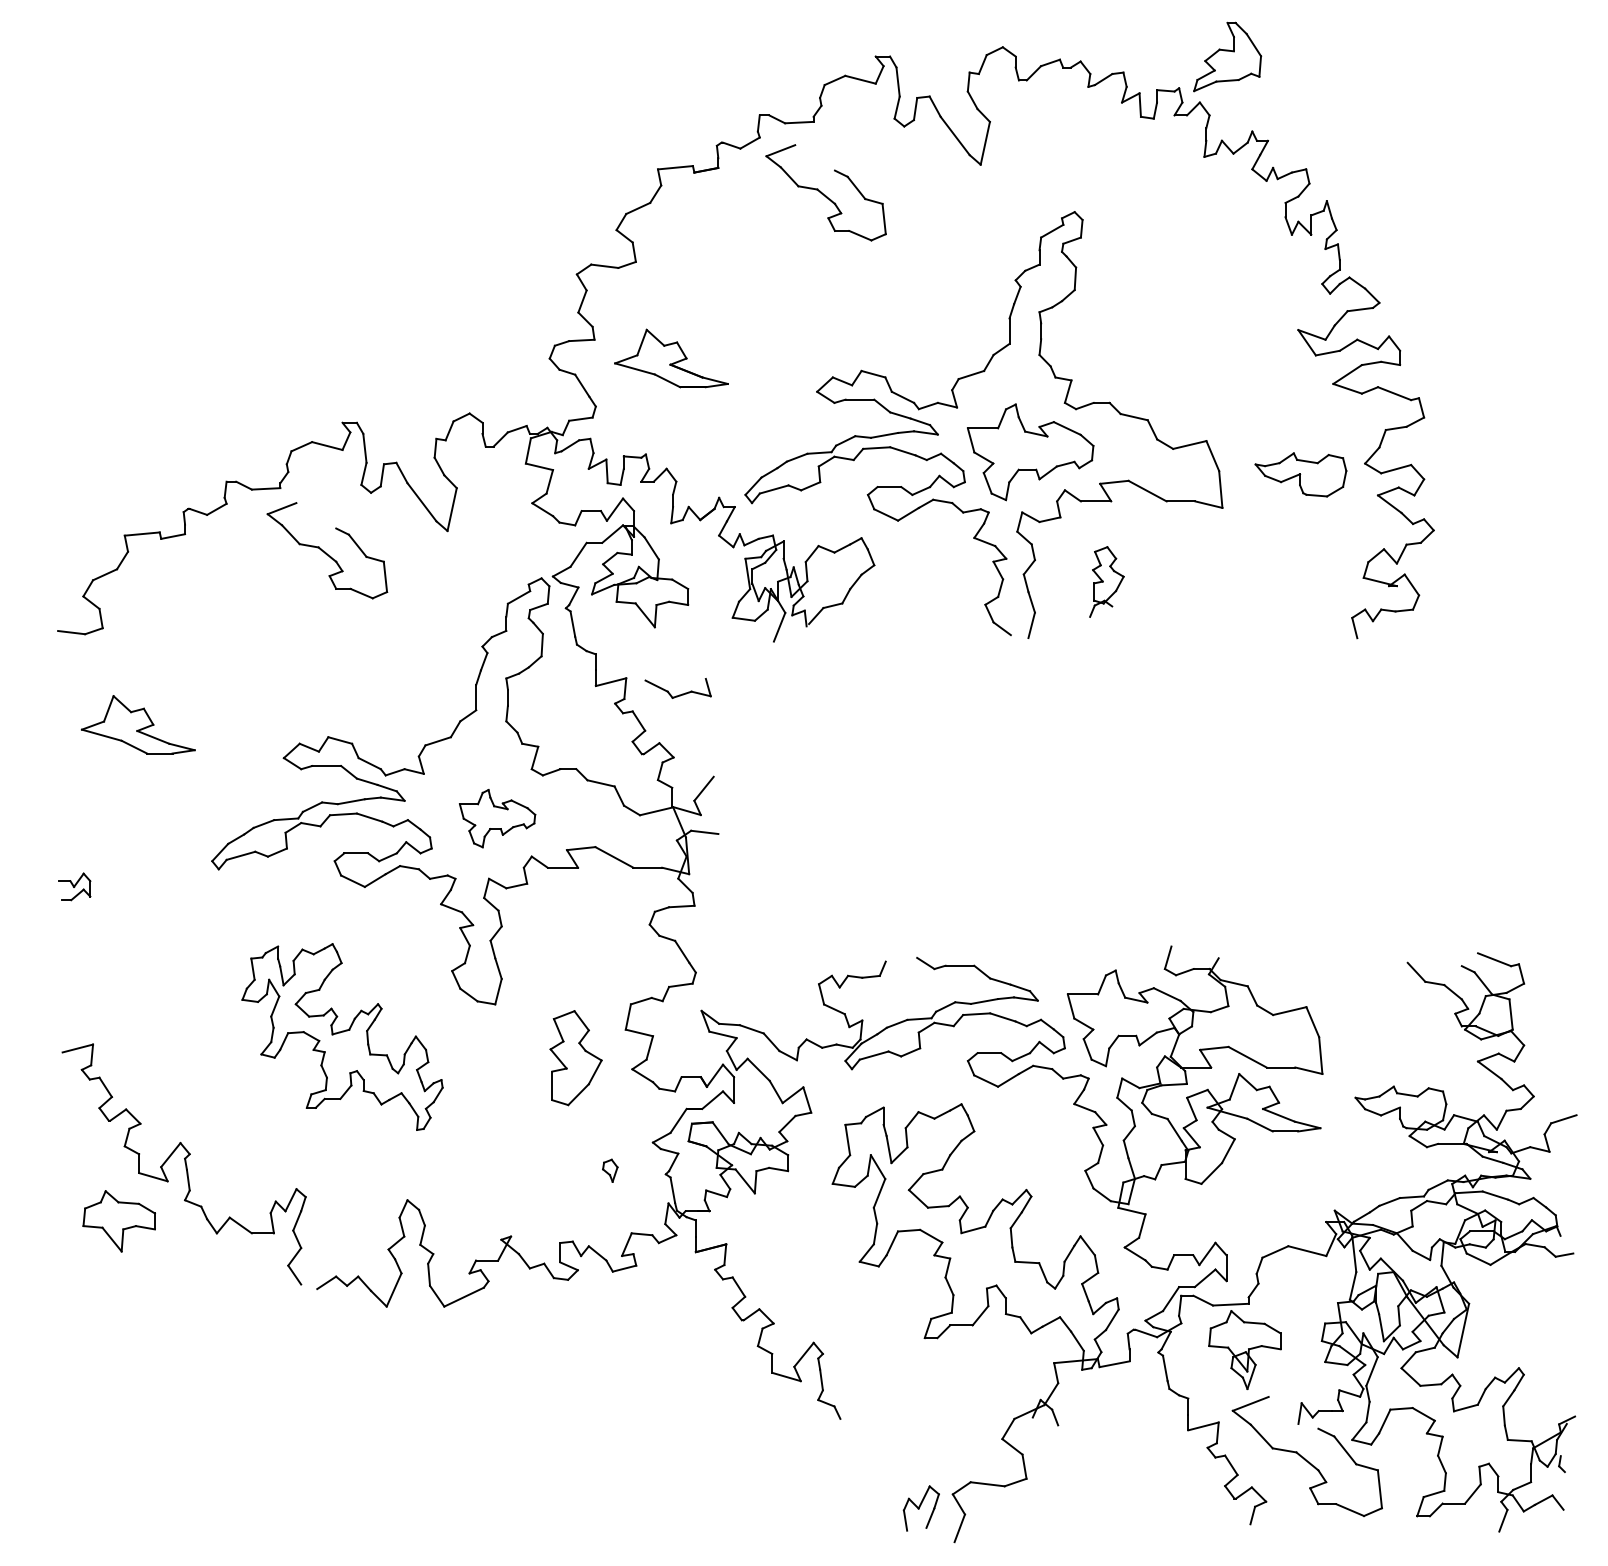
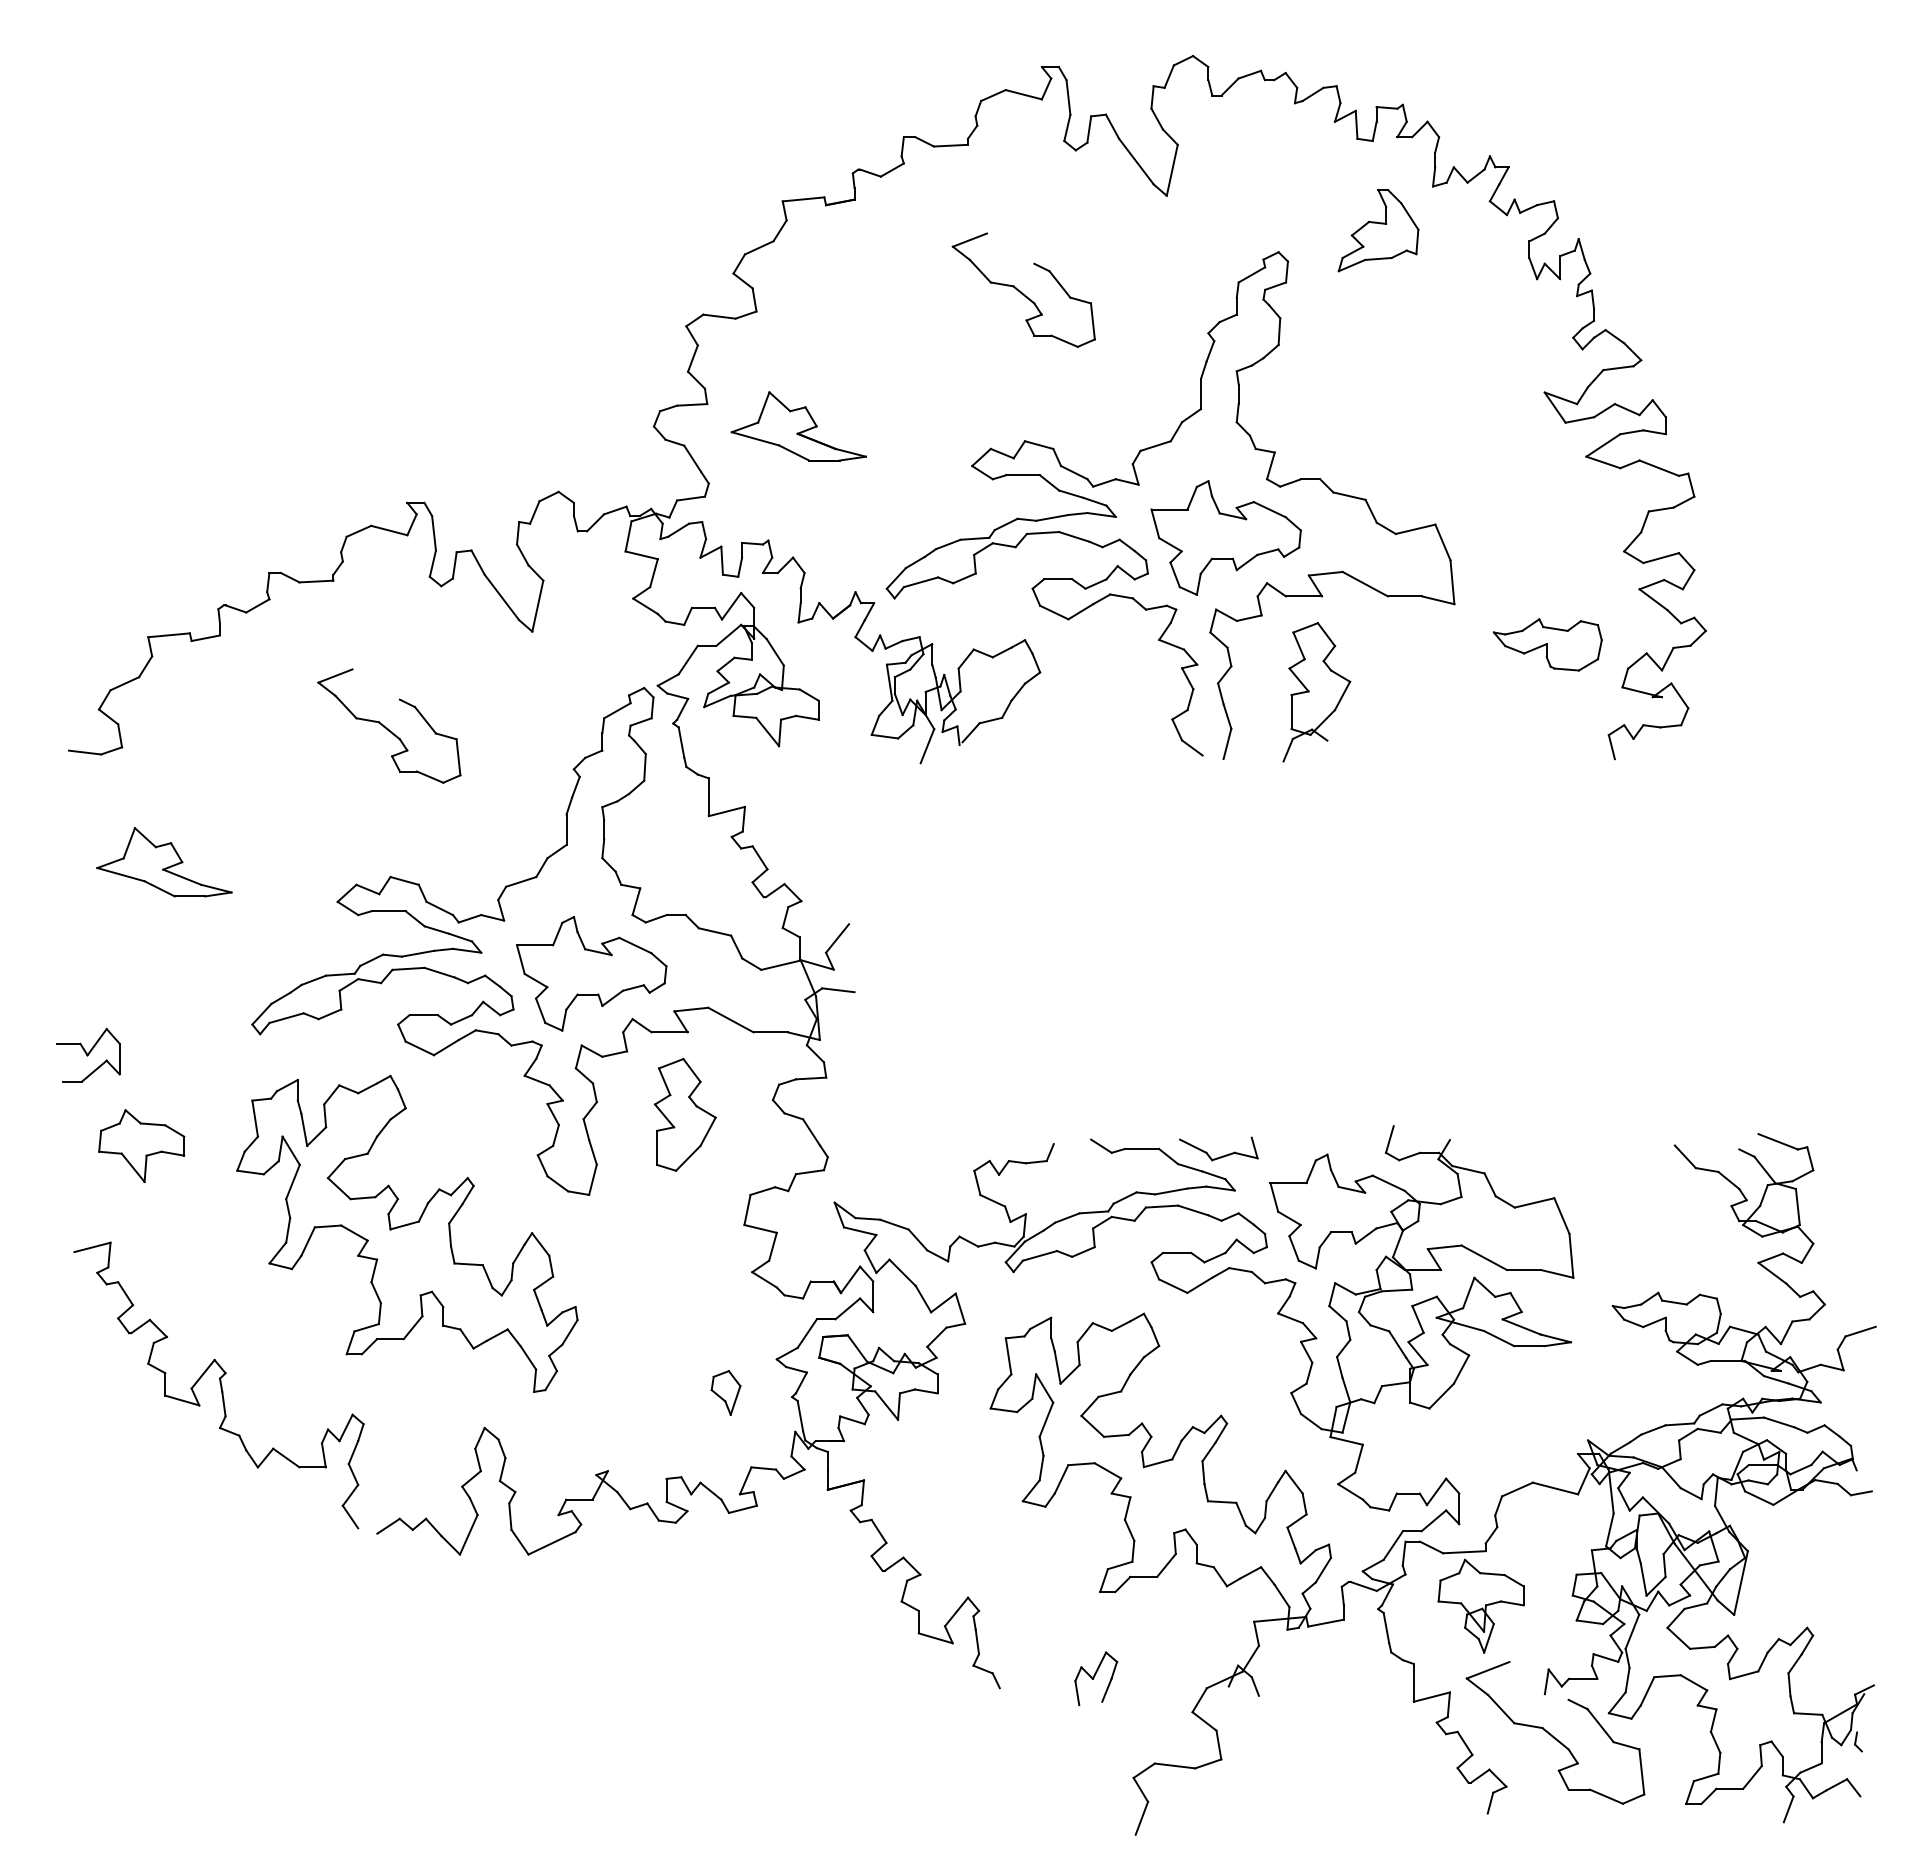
part: (1227, 56) -> (1378, 230), moved
part: (825, 192) -> (1023, 289), moved
part: (1300, 474) -> (1547, 644), moved
part: (327, 550) -> (389, 725), moved
part: (1106, 582) -> (1316, 692), size x1.67
part: (681, 693) -> (1222, 1155), moved
part: (497, 818) -> (591, 973), size x1.67
part: (74, 886) -> (88, 1054), size x1.67
part: (342, 1036) -> (407, 1233), size x1.43
part: (575, 1057) -> (684, 1114), moved
part: (609, 1170) -> (725, 1392), size x1.67
part: (119, 1220) -> (141, 1145), moved
part: (921, 1508) -> (1096, 1678), moved

